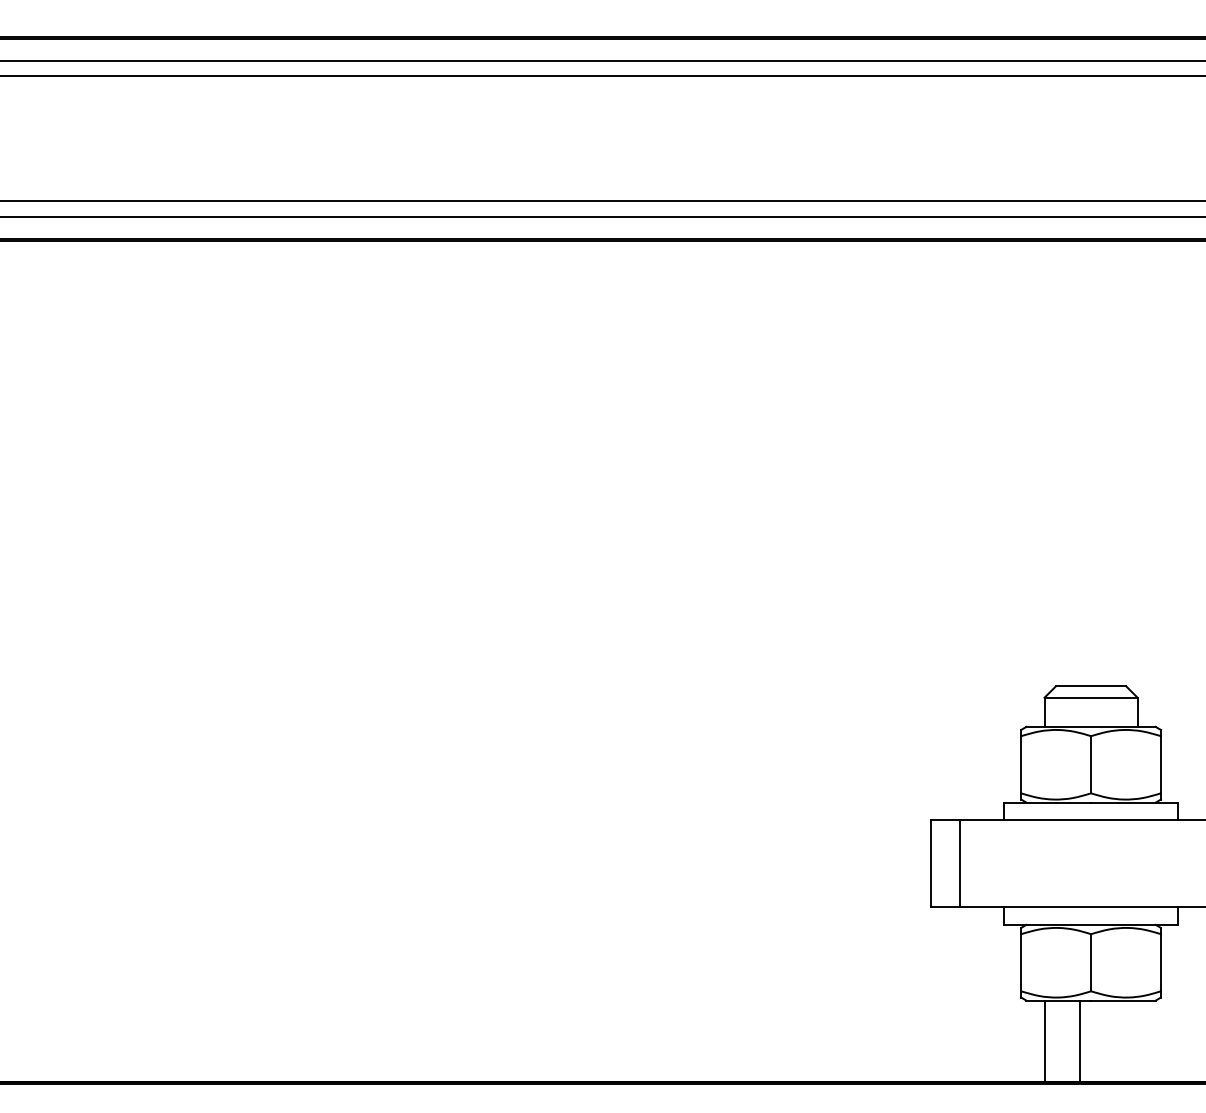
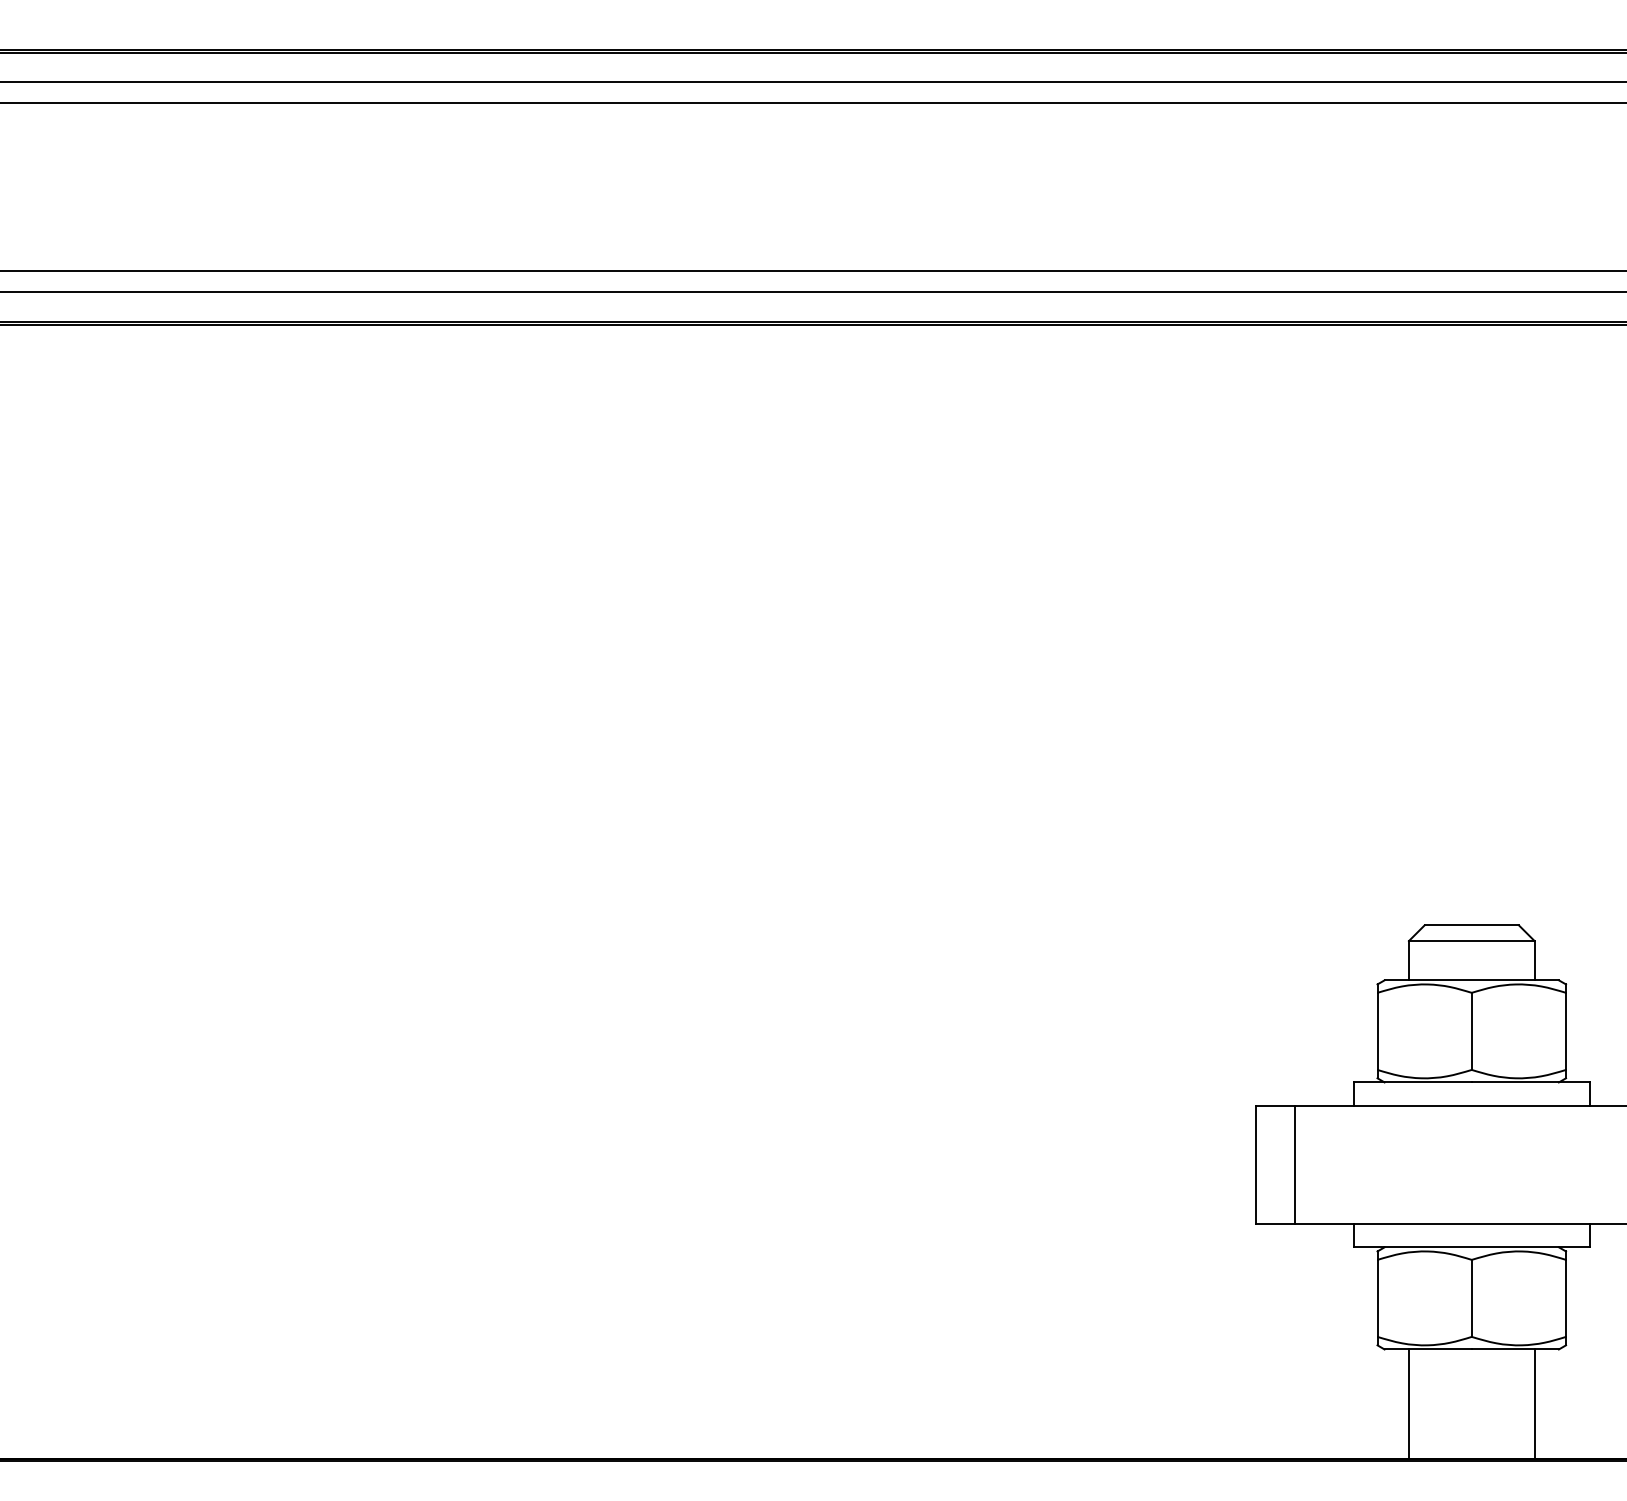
line: (1079, 1041) -> (1534, 1404), moved

